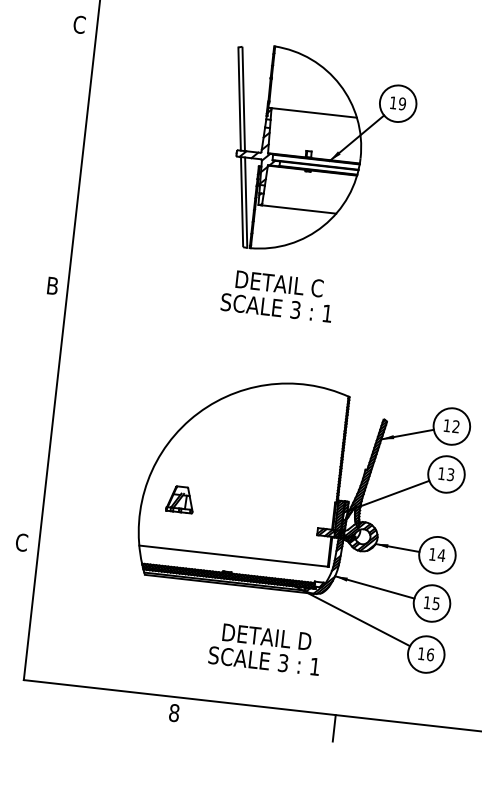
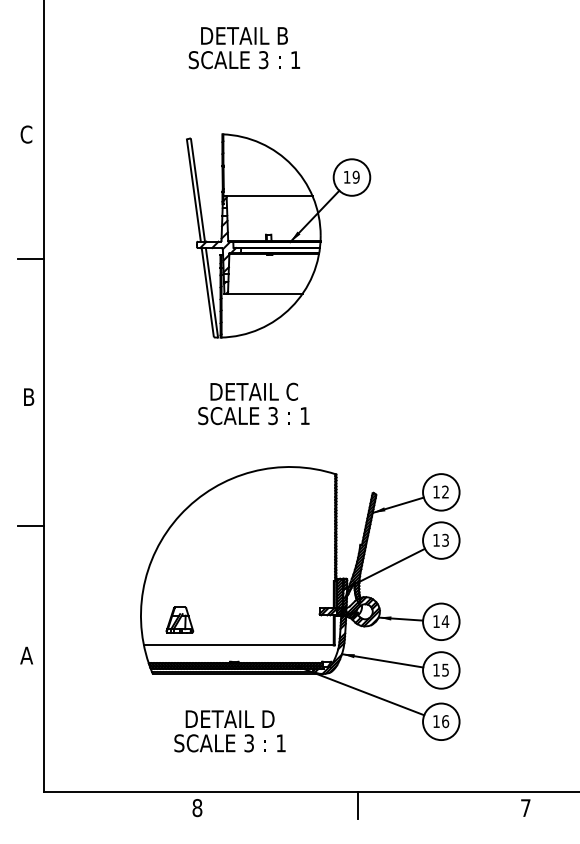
line: (69, 149) -> (30, 259), added
text: (277, 295) -> (253, 403), moved
line: (39, 413) -> (30, 525), added
part: (180, 498) -> (179, 619), moved
text: (21, 542) -> (26, 655), C -> A
text: (265, 649) -> (229, 731), moved

